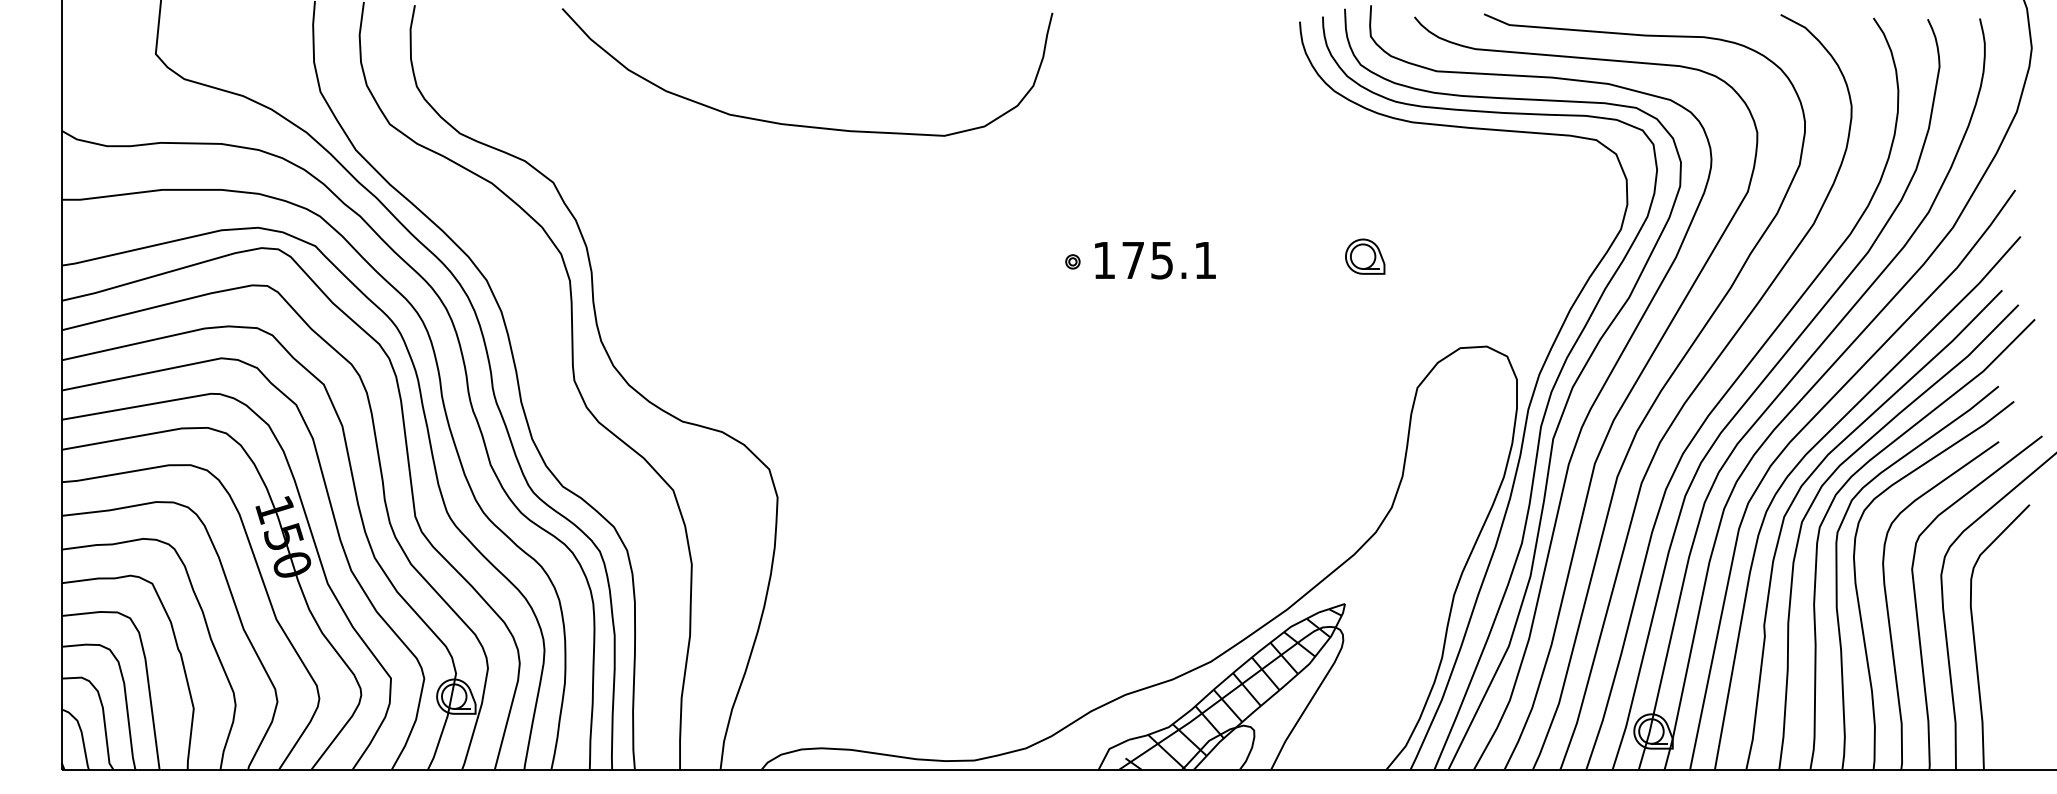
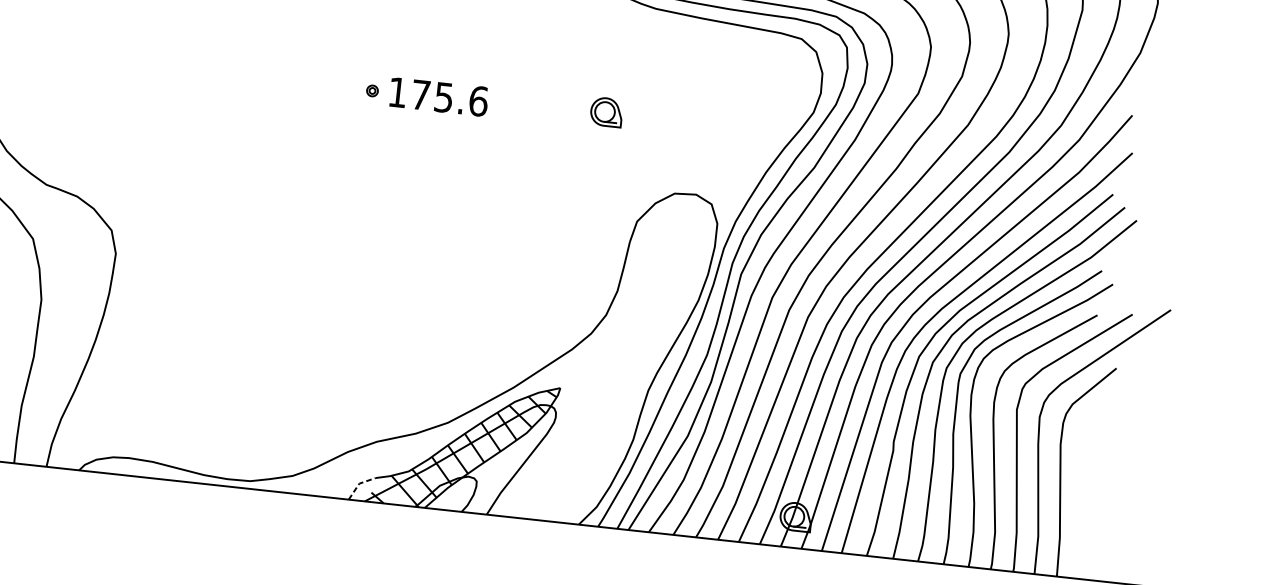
text: (1205, 260) -> (478, 101), 175.1 -> 175.6
line: (1109, 748) -> (359, 483), solid -> dashed

